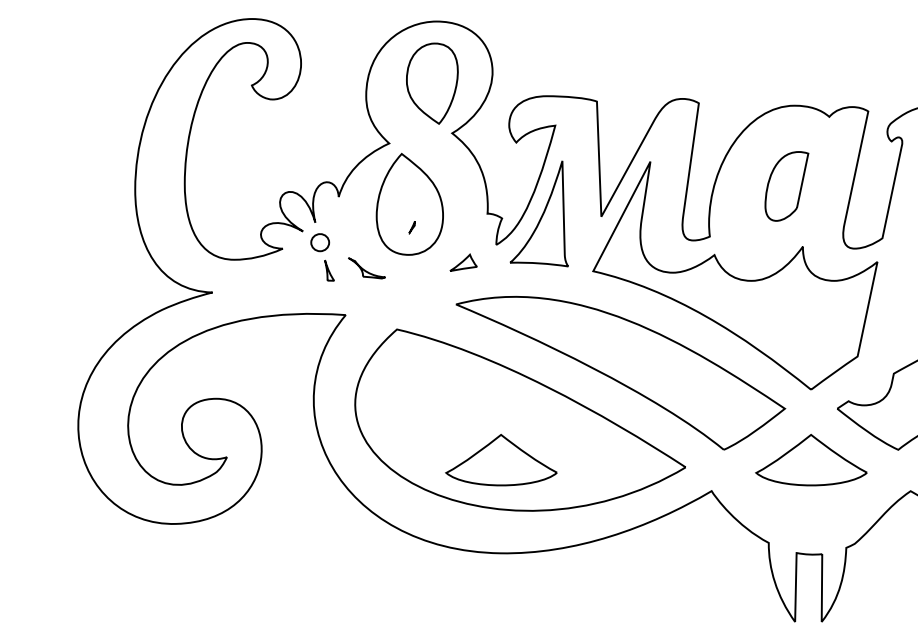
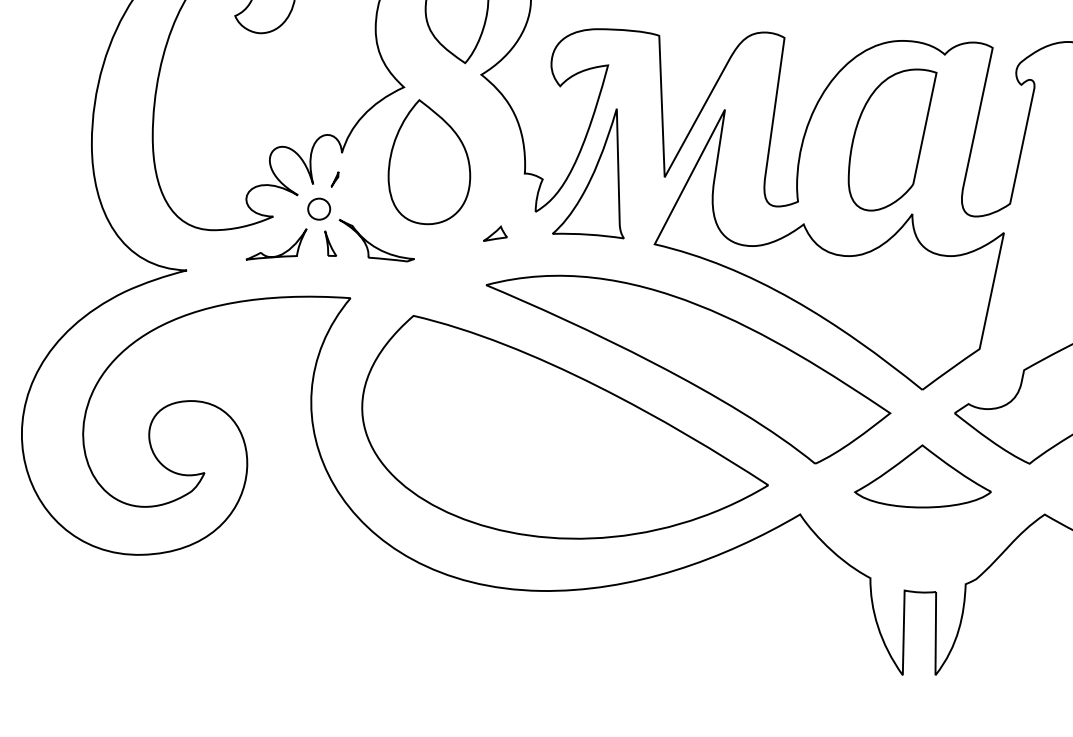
part: (786, 186) -> (892, 140), size x1.67
part: (411, 227) -> (334, 179), moved
part: (463, 262) -> (495, 233), size x0.71
part: (366, 268) -> (376, 240), size x1.67
part: (289, 278) -> (281, 253), added
part: (501, 460) -> (541, 476), removed

